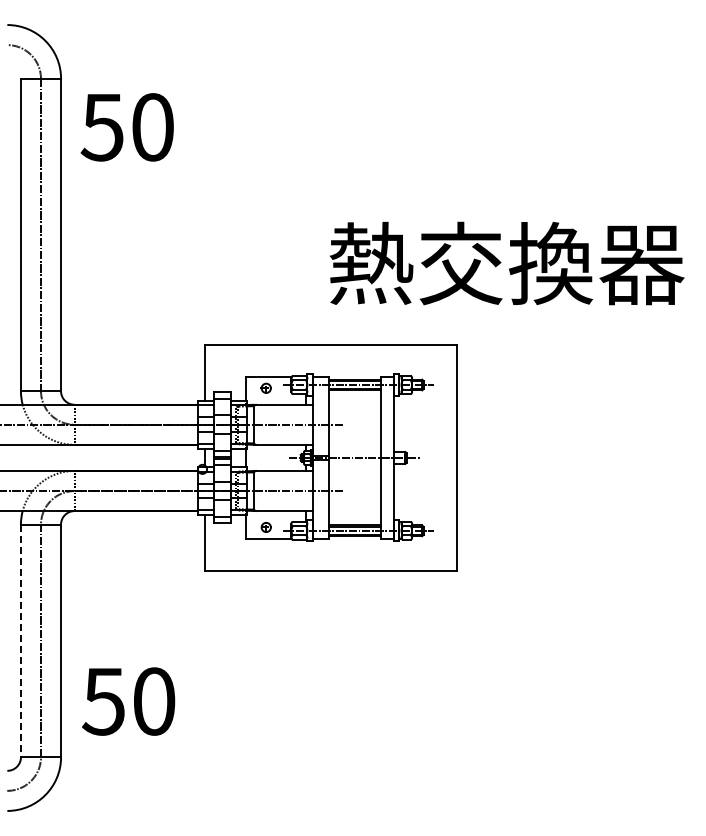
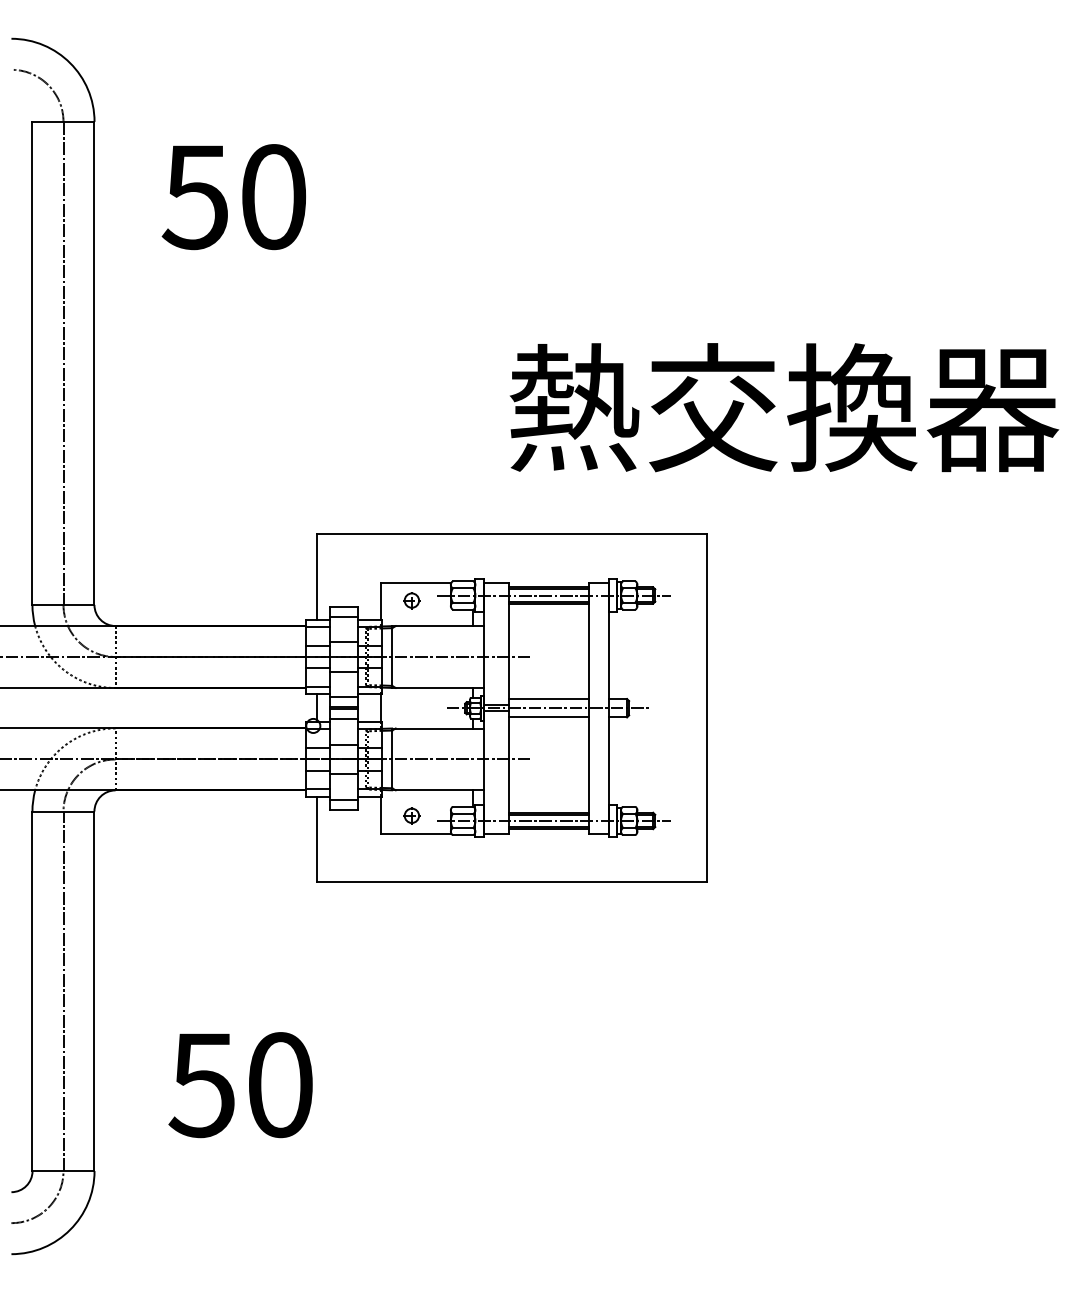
text: (126, 127) -> (232, 197), moved
line: (354, 451) -> (548, 698), added
line: (354, 463) -> (548, 716), added
line: (20, 641) -> (31, 992), dashed -> solid
text: (128, 701) -> (240, 1084), moved

